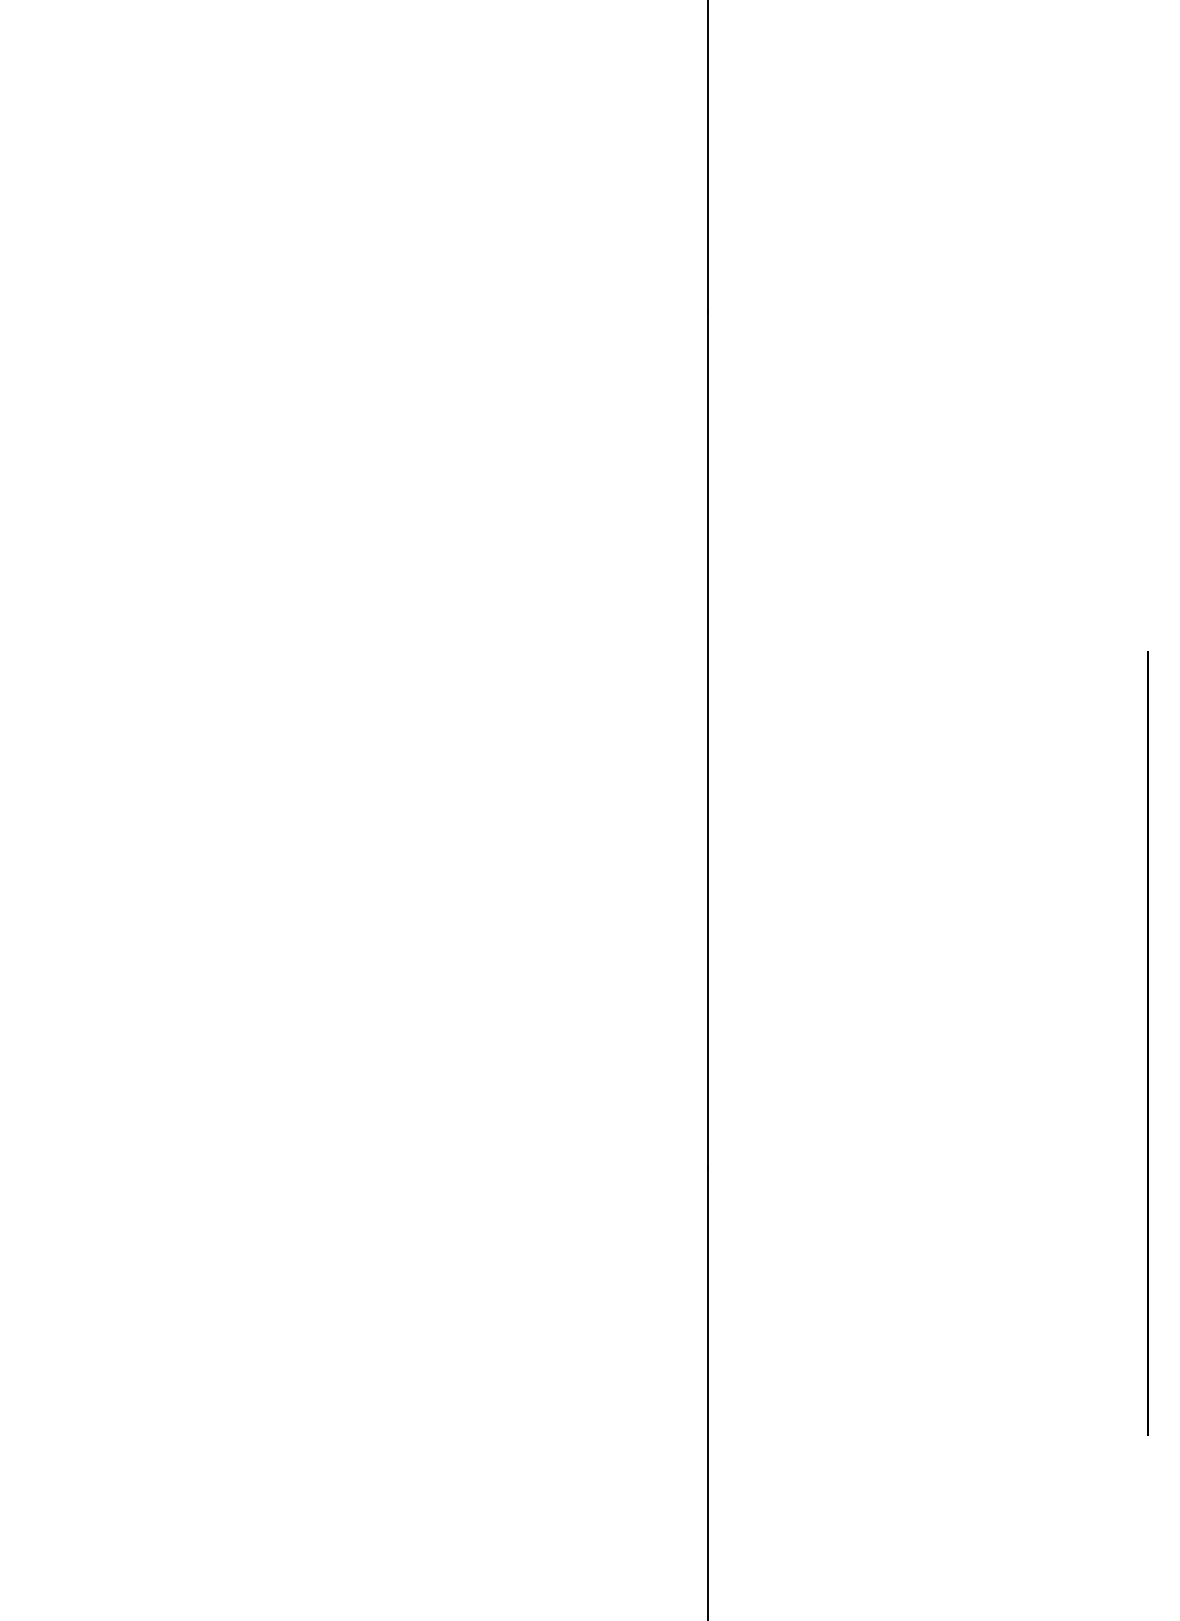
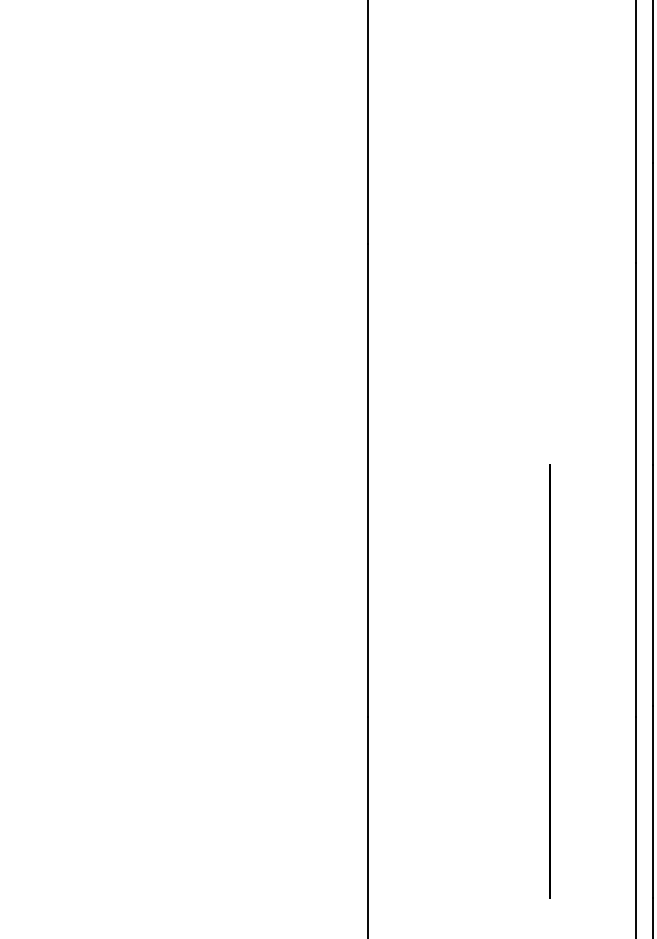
line: (1147, 1044) -> (549, 681), moved

